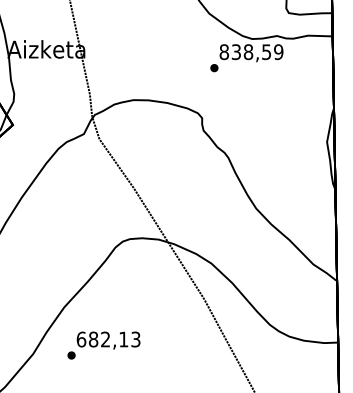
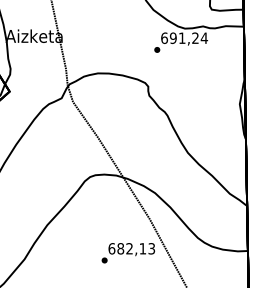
text: (251, 52) -> (184, 38), 838,59 -> 691,24
text: (103, 345) -> (128, 253), moved

